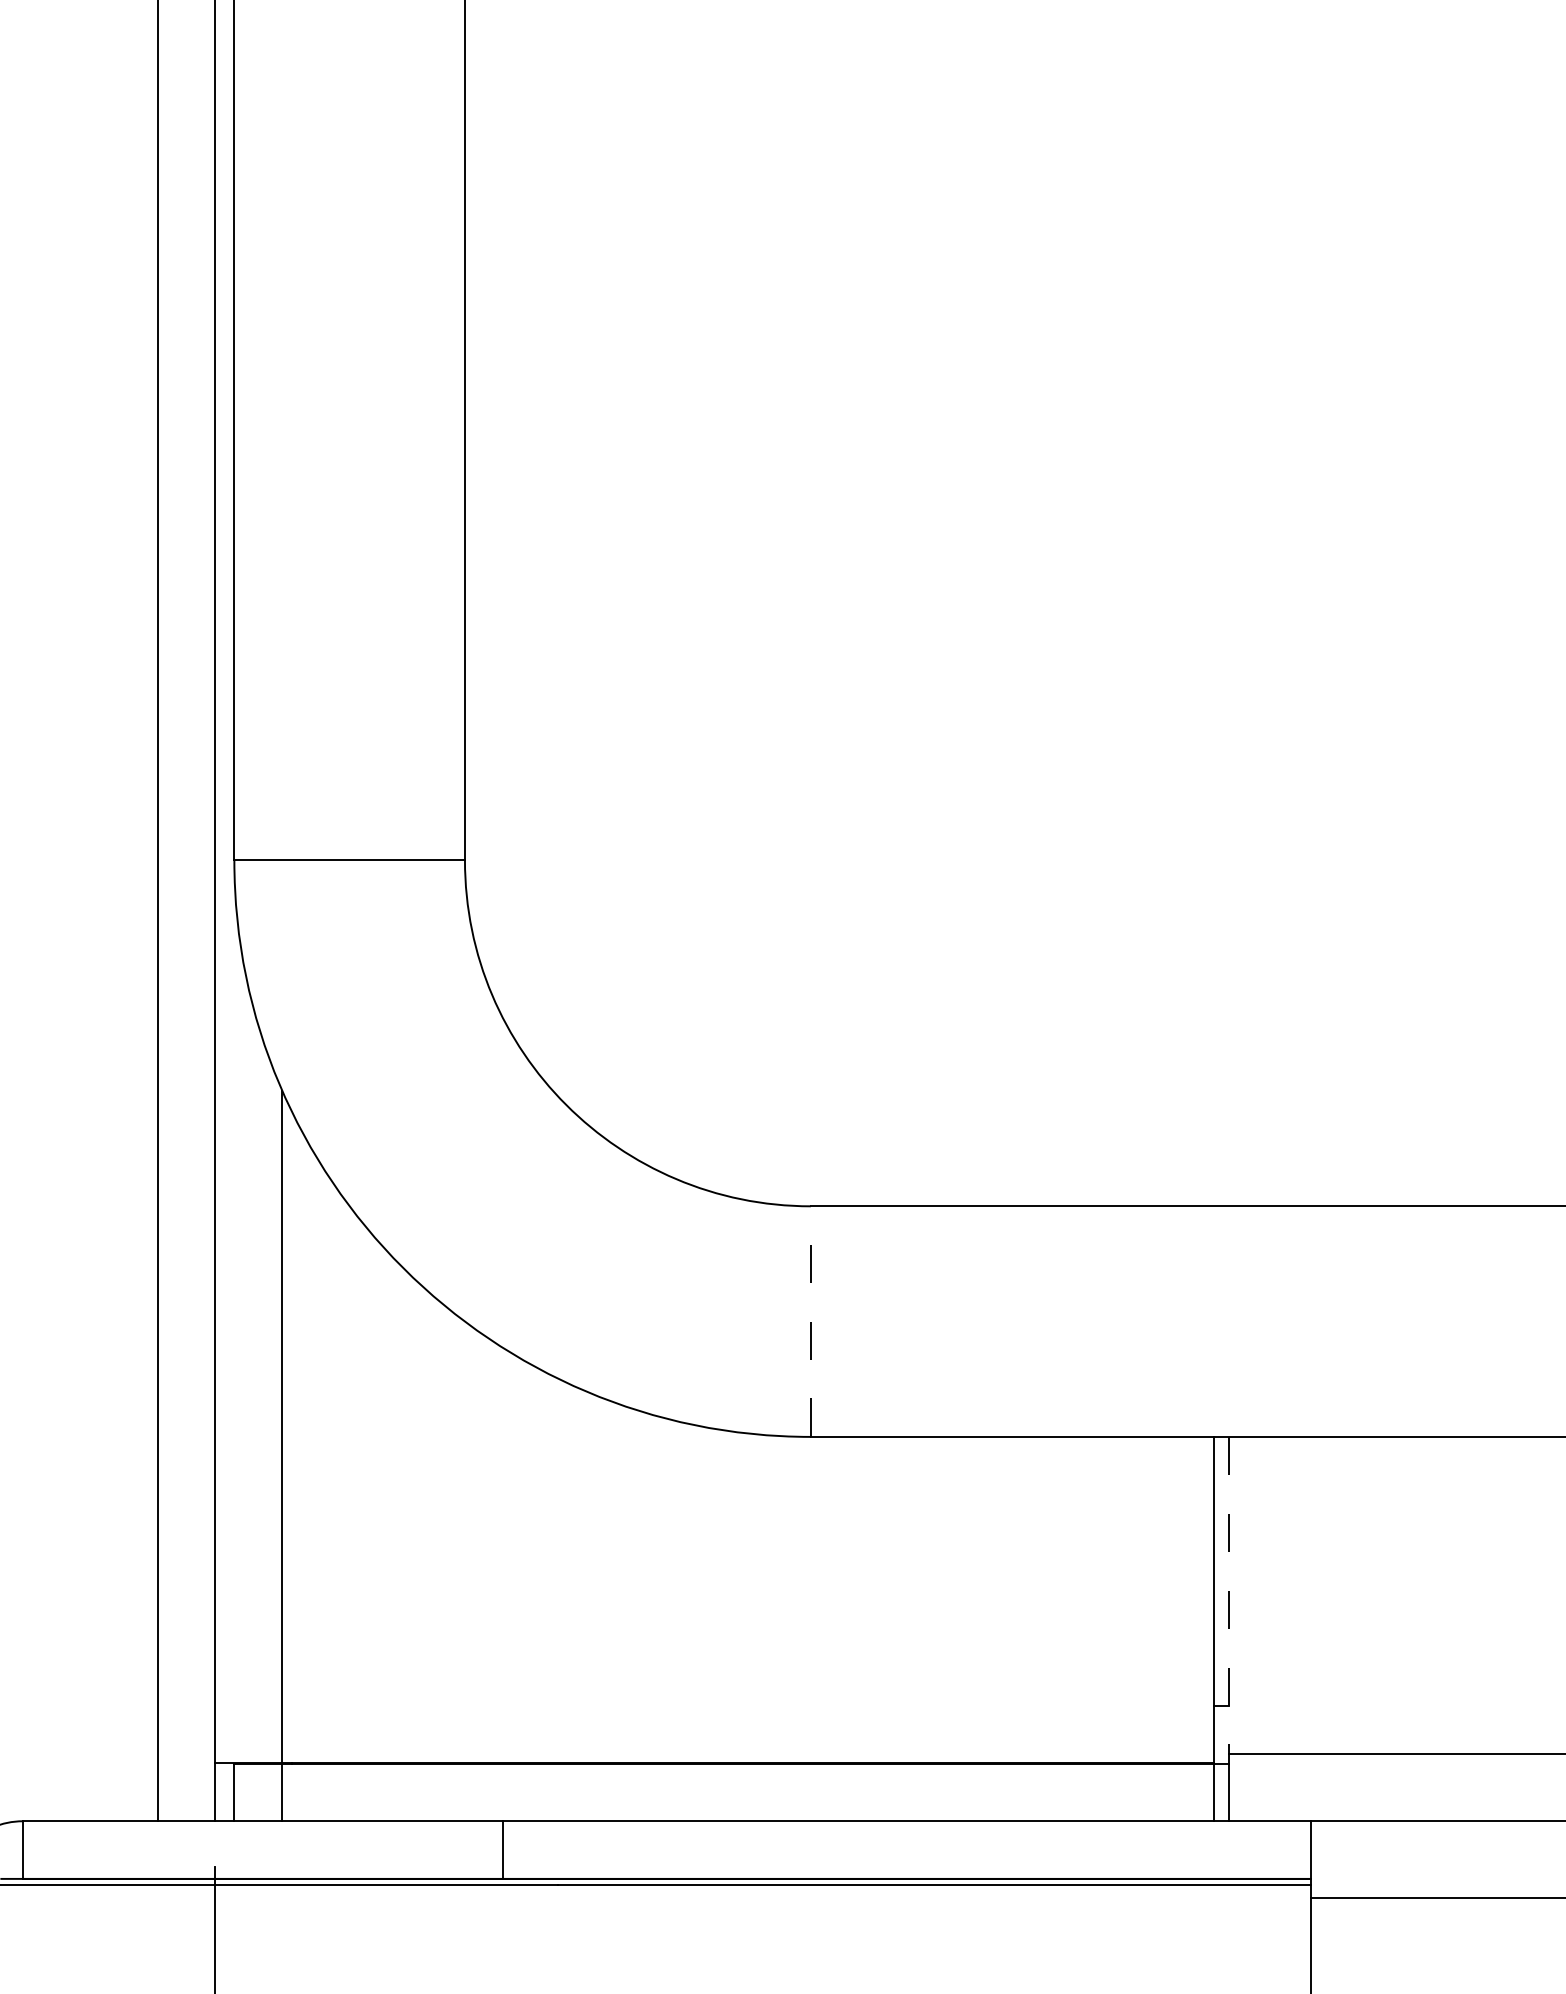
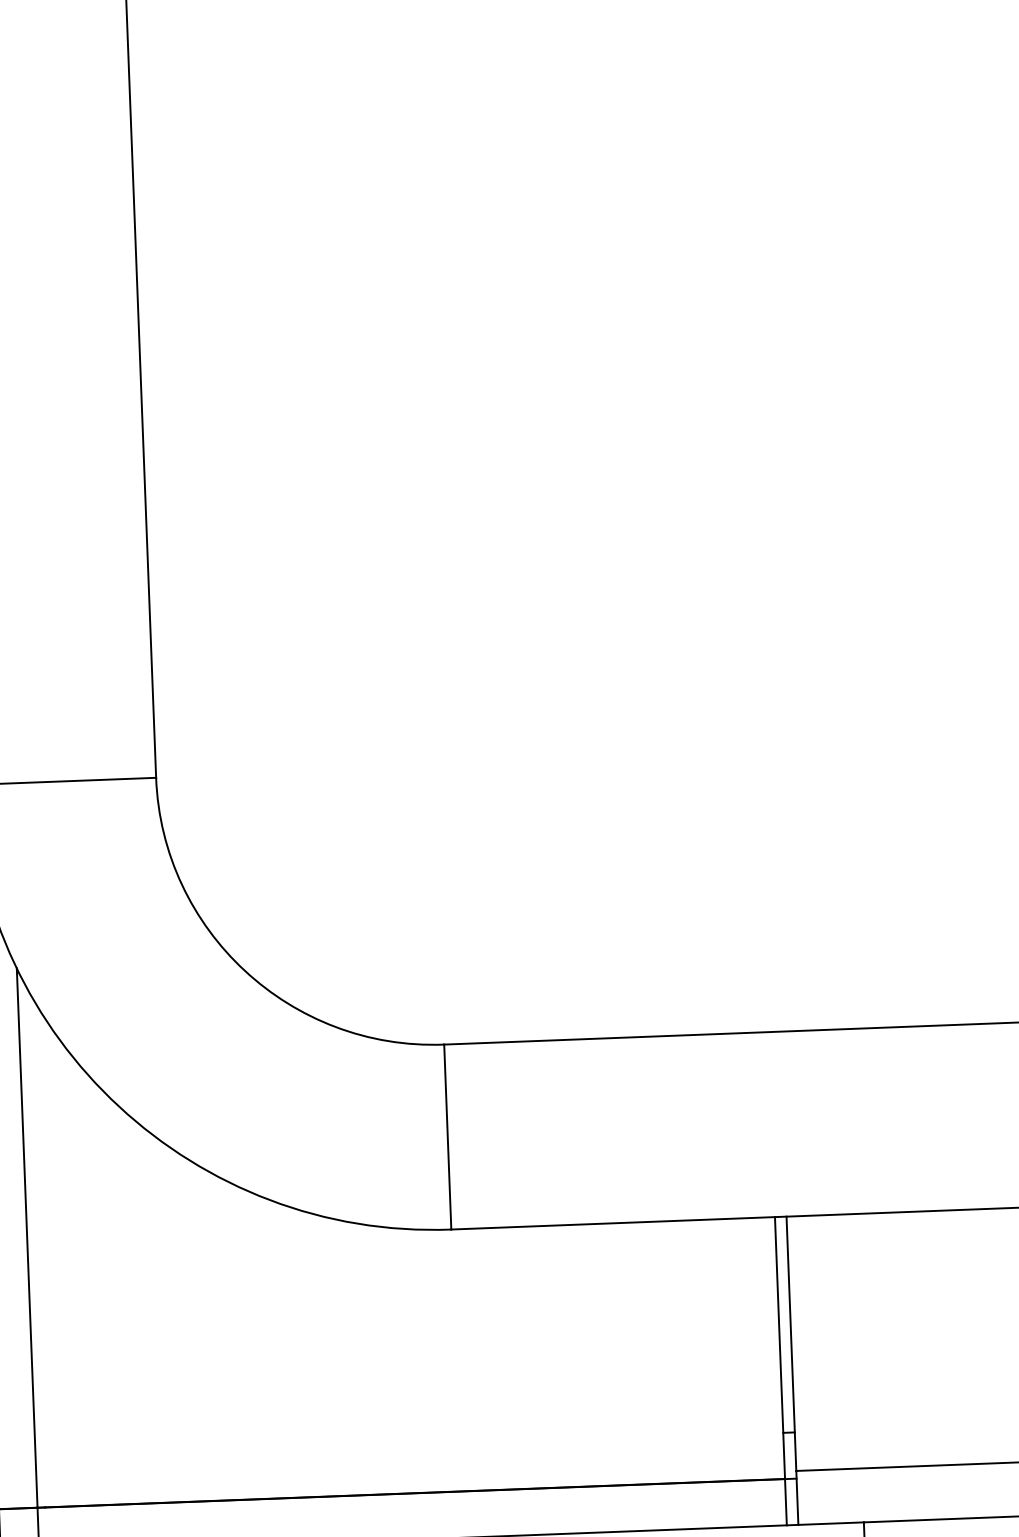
line: (810, 1321) -> (447, 1136), dashed -> solid
line: (1228, 1595) -> (791, 1343), dashed -> solid

